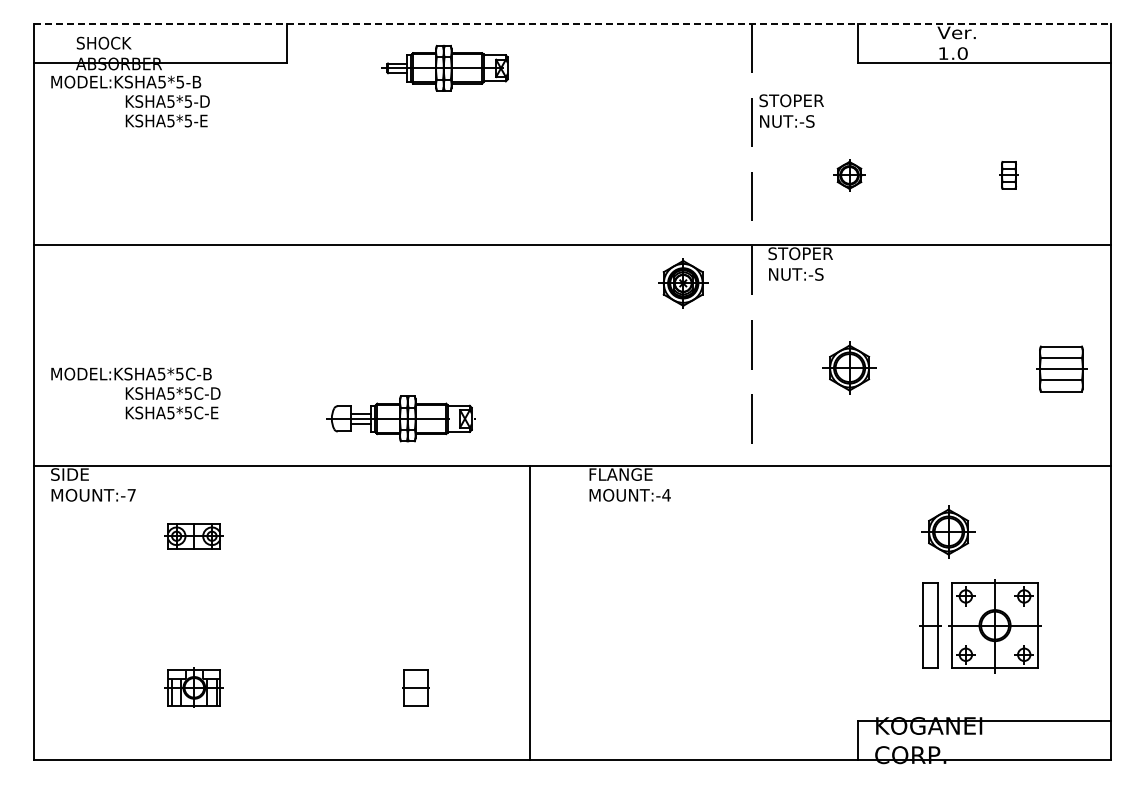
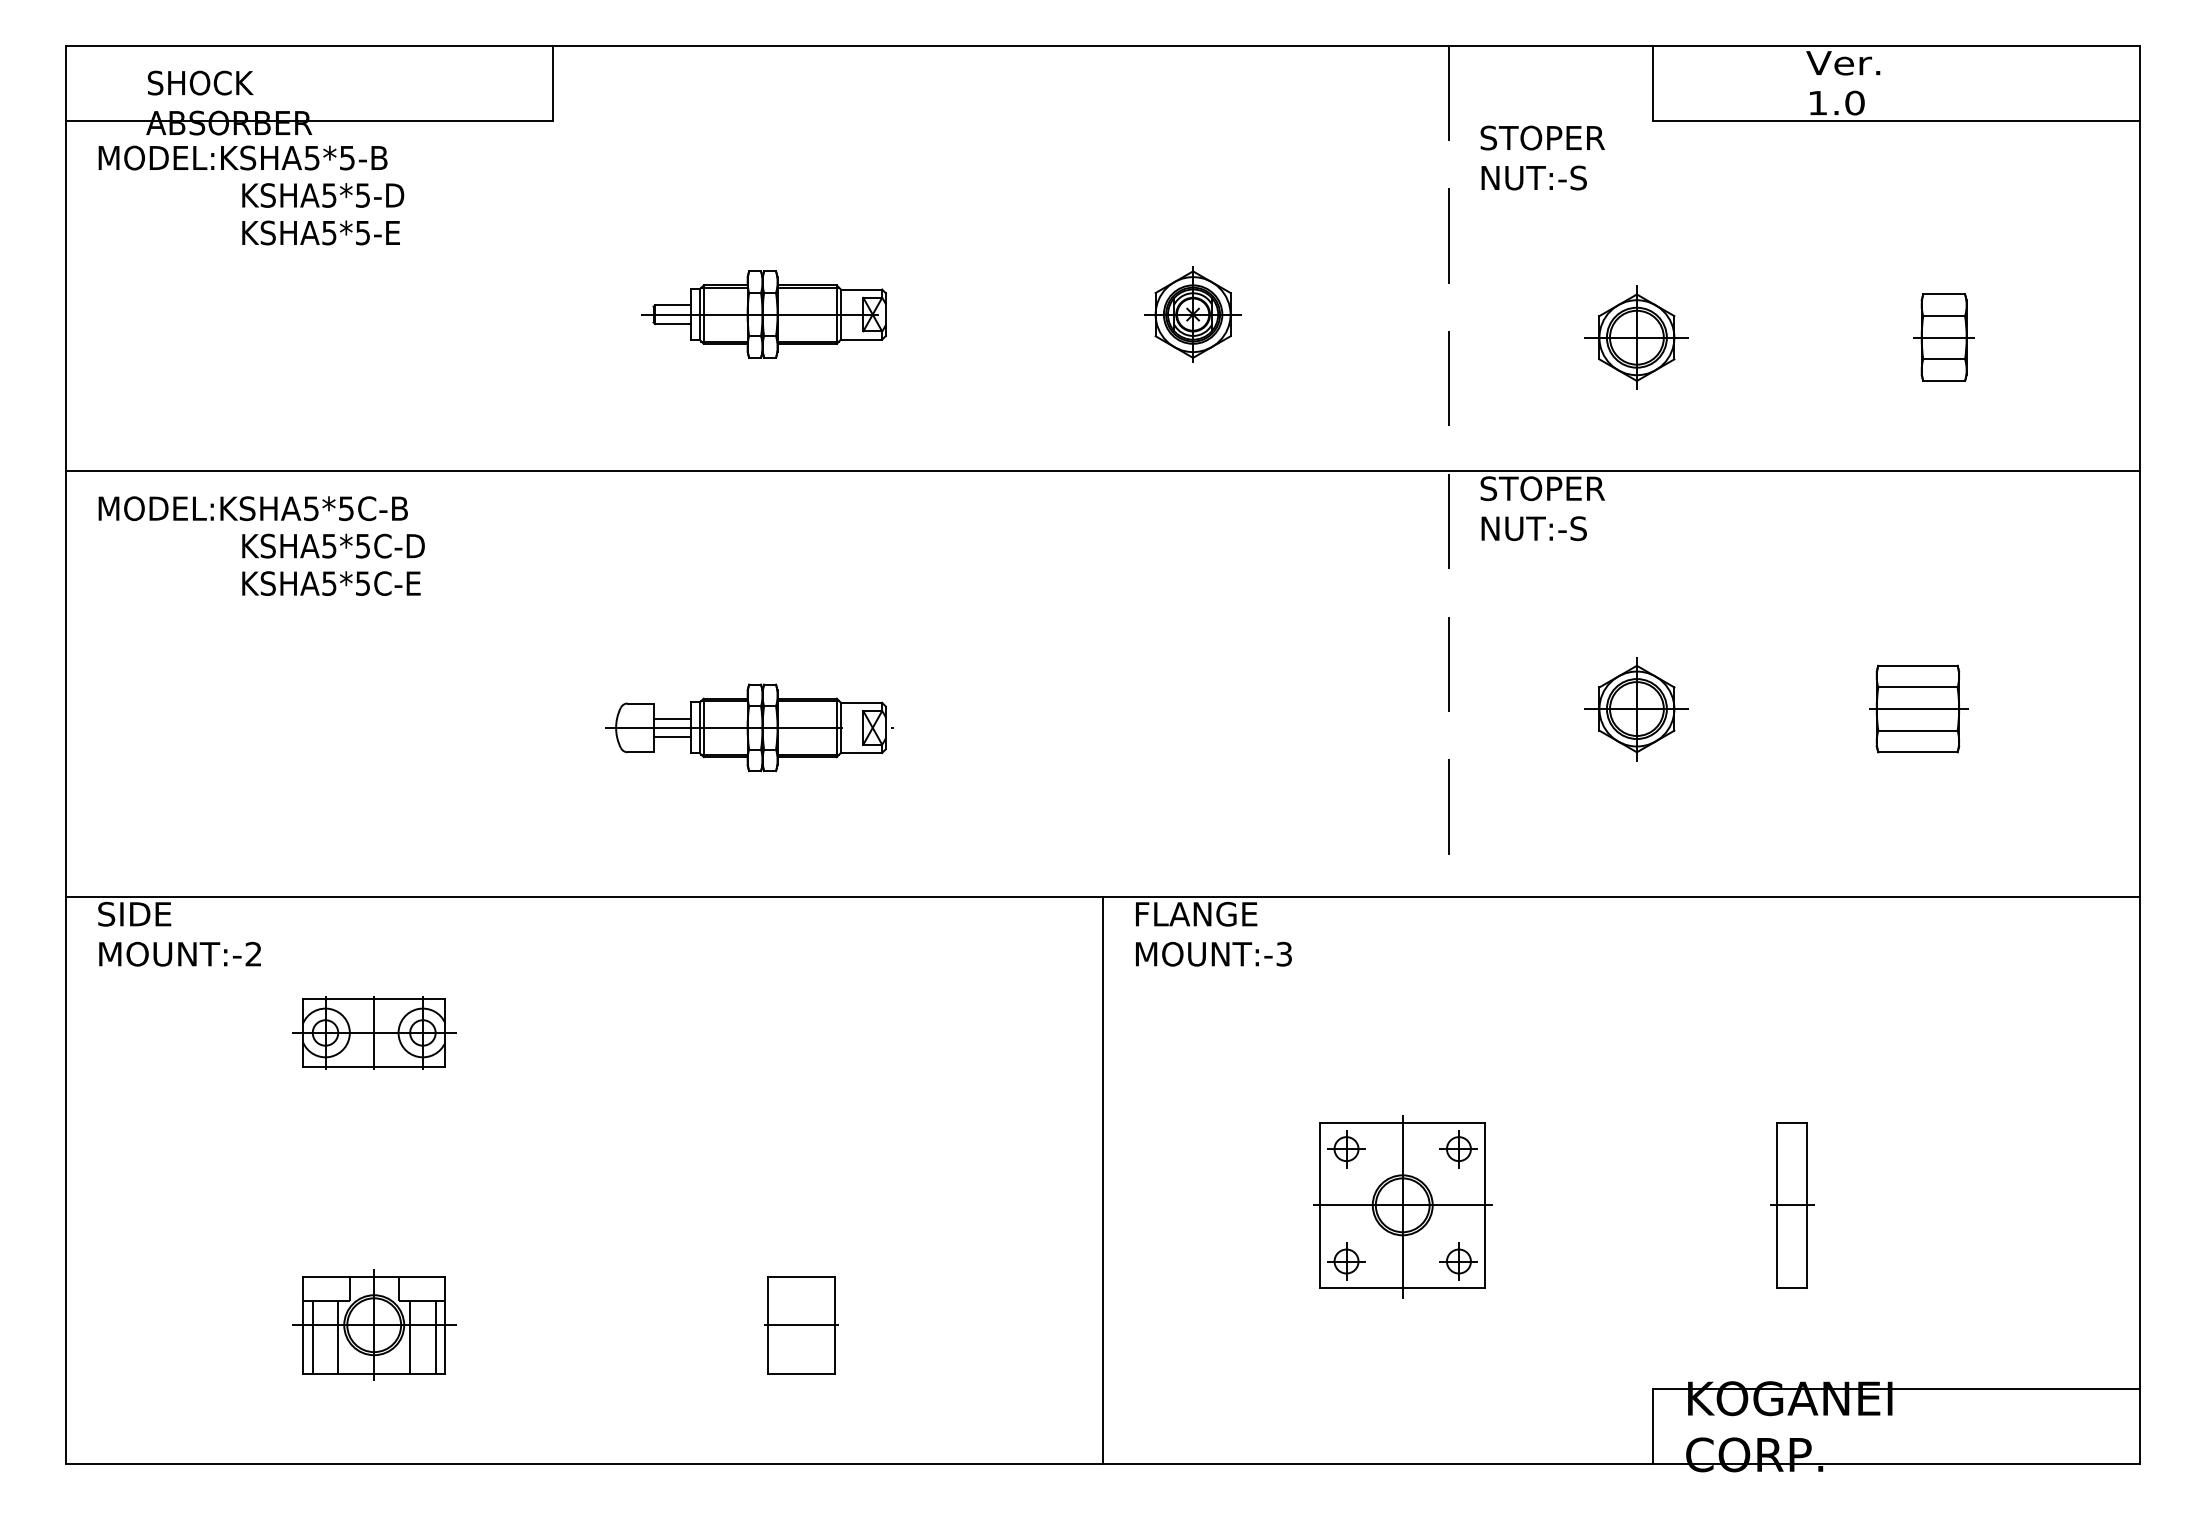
line: (572, 23) -> (1103, 45), dashed -> solid
part: (444, 67) -> (763, 312), moved
text: (791, 110) -> (1542, 156), moved
part: (849, 175) -> (1636, 337), size x1.67
part: (1008, 175) -> (1943, 337), size x1.67
part: (683, 283) -> (1193, 314), moved
part: (1061, 368) -> (1918, 707), moved
text: (135, 393) -> (260, 546), moved
part: (400, 418) -> (748, 727), moved
text: (131, 495) -> (253, 954), MOUNT:-7 -> MOUNT:-2
text: (666, 495) -> (1284, 954), MOUNT:-4 -> MOUNT:-3
part: (948, 531) -> (1827, 1023), removed
part: (194, 536) -> (374, 1033), size x1.43
line: (529, 612) -> (1103, 1180), moved
part: (994, 626) -> (1401, 1207), moved
part: (194, 687) -> (374, 1324), size x1.43
part: (415, 687) -> (800, 1324), size x1.43

